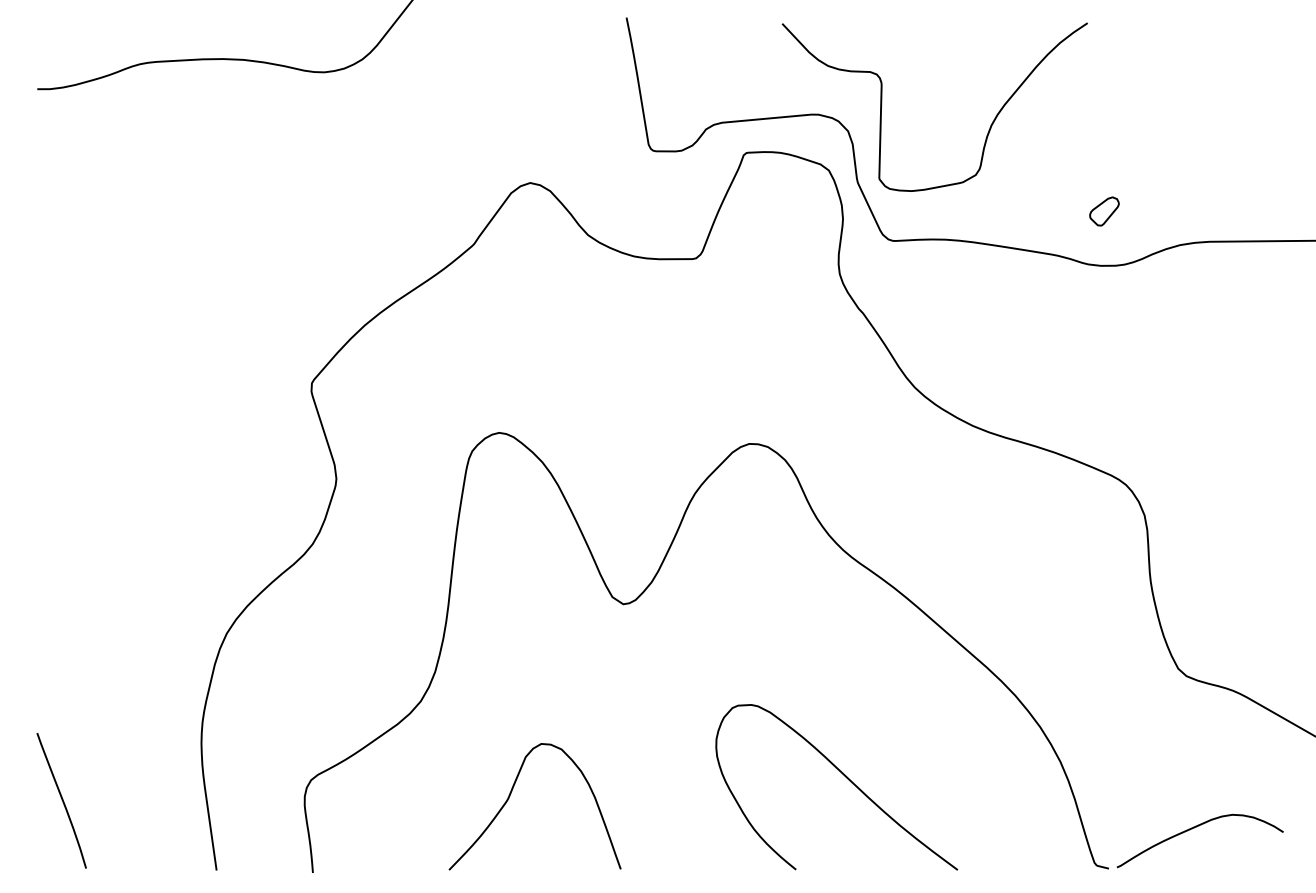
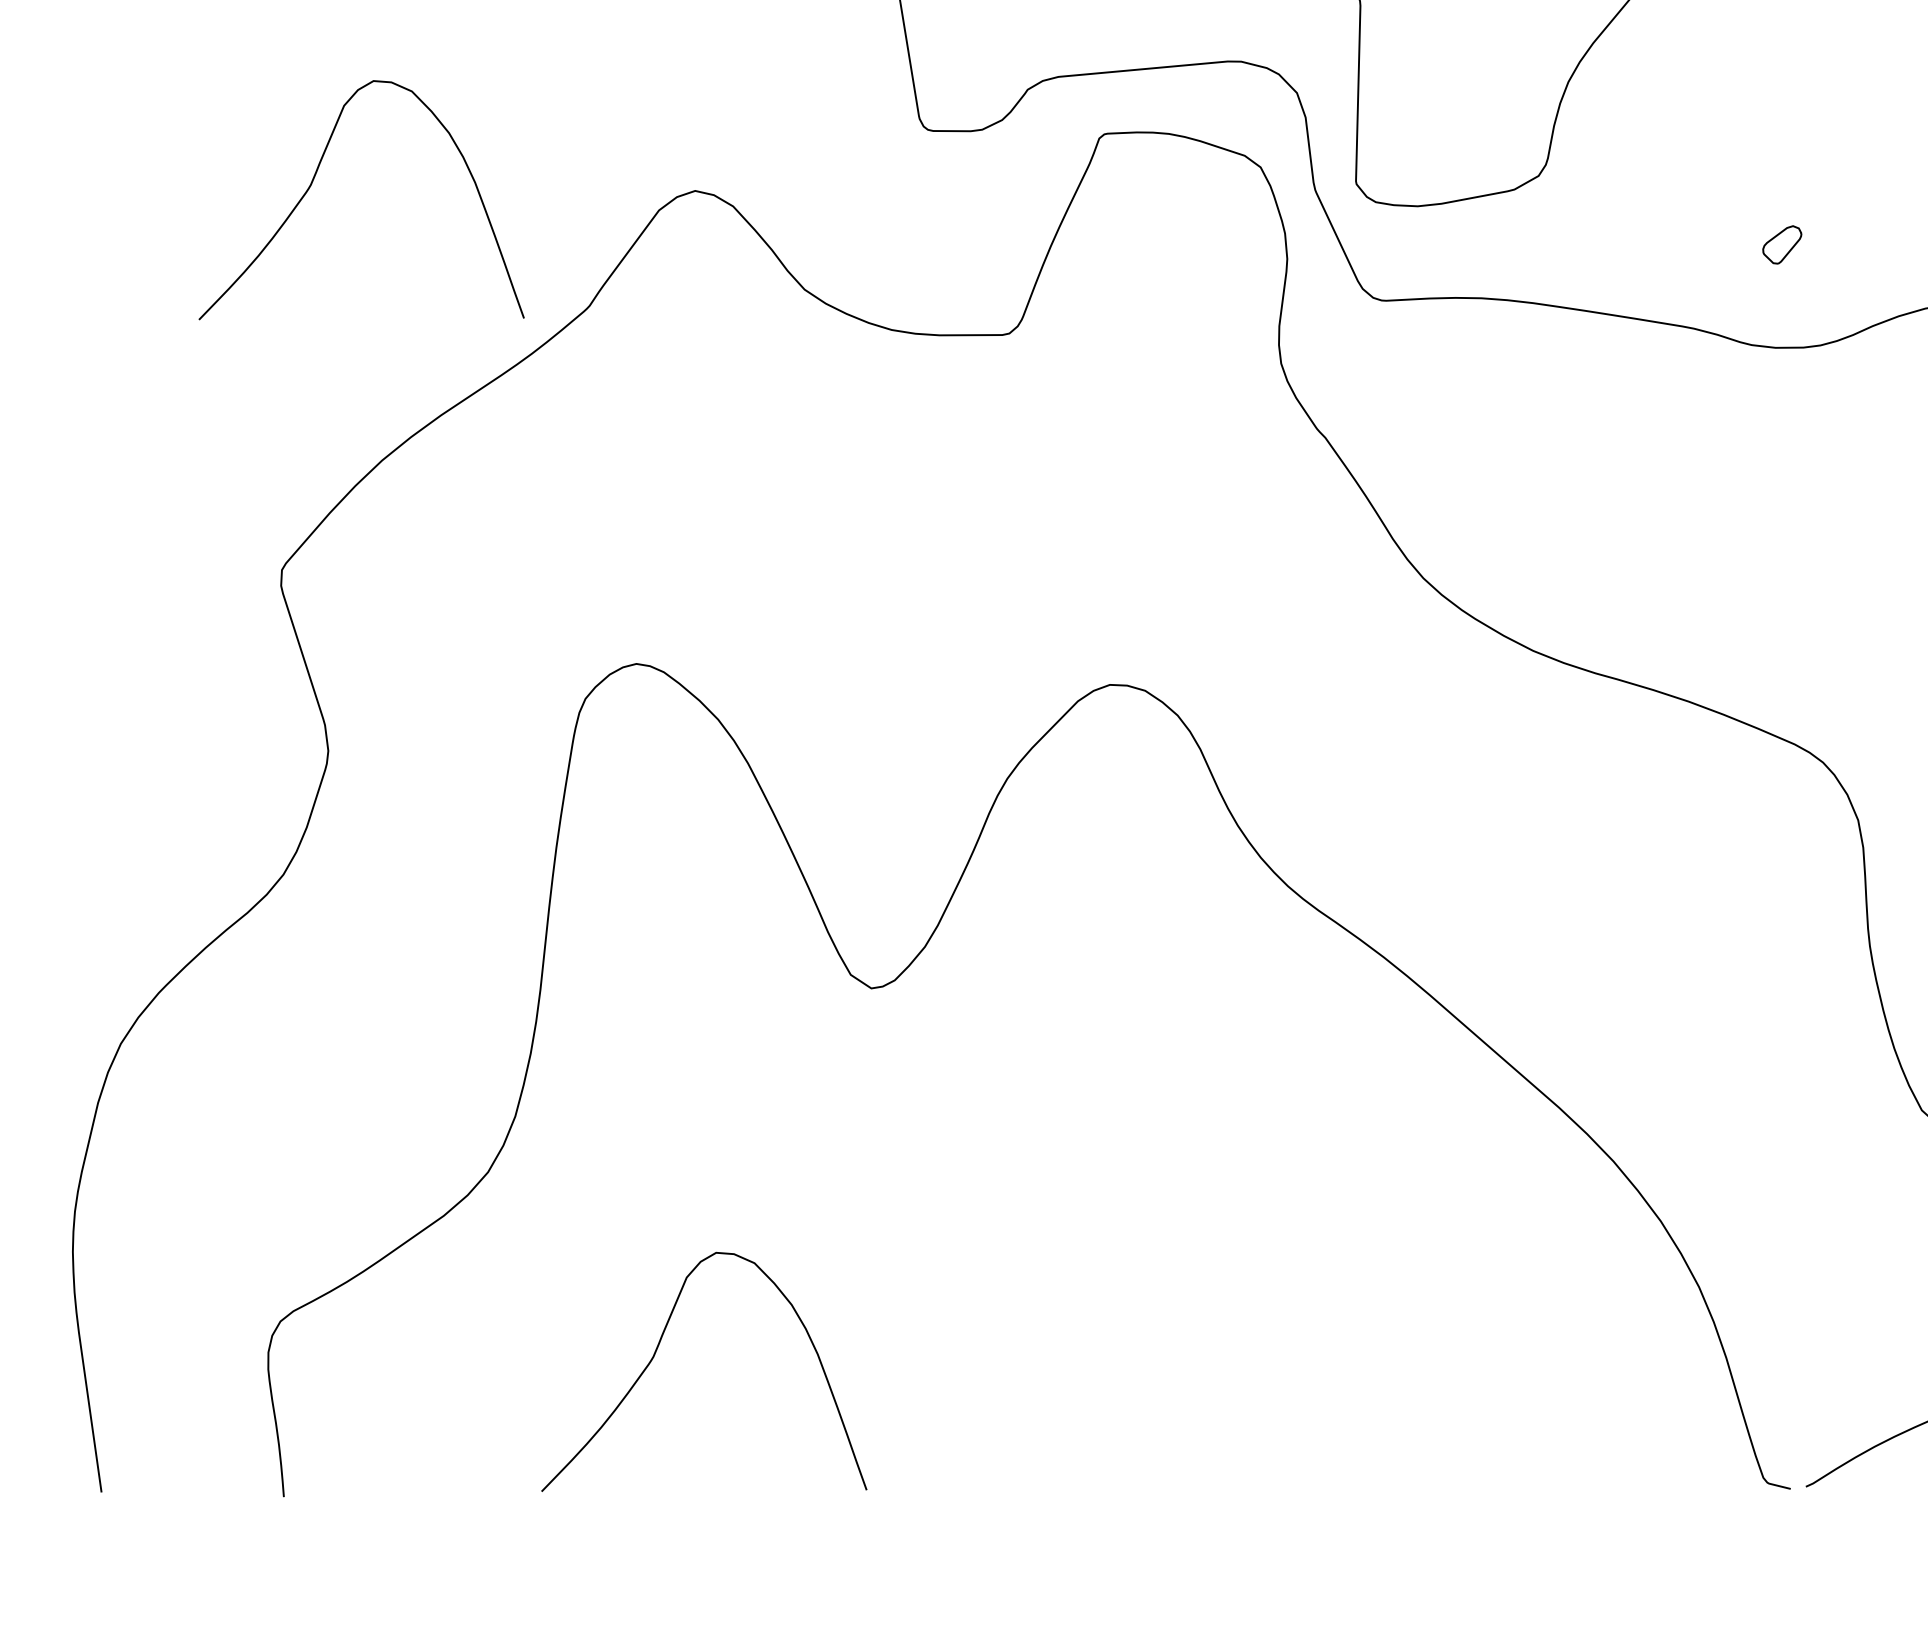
curve: (329, 177) -> (315, 180), added
part: (1104, 211) -> (1782, 244), size x0.7
curve: (845, 777) -> (1292, 1316), removed

